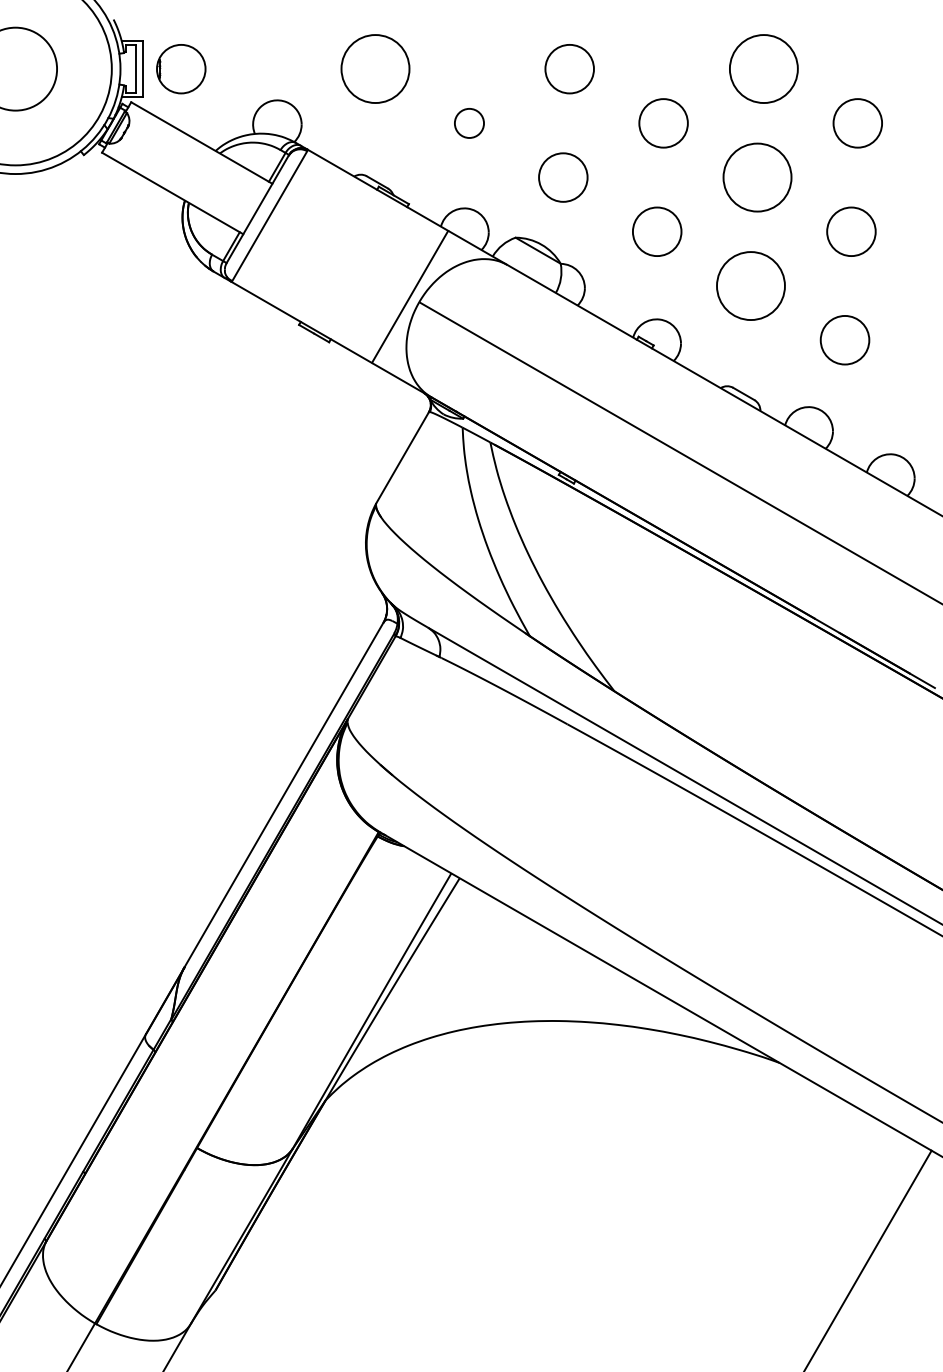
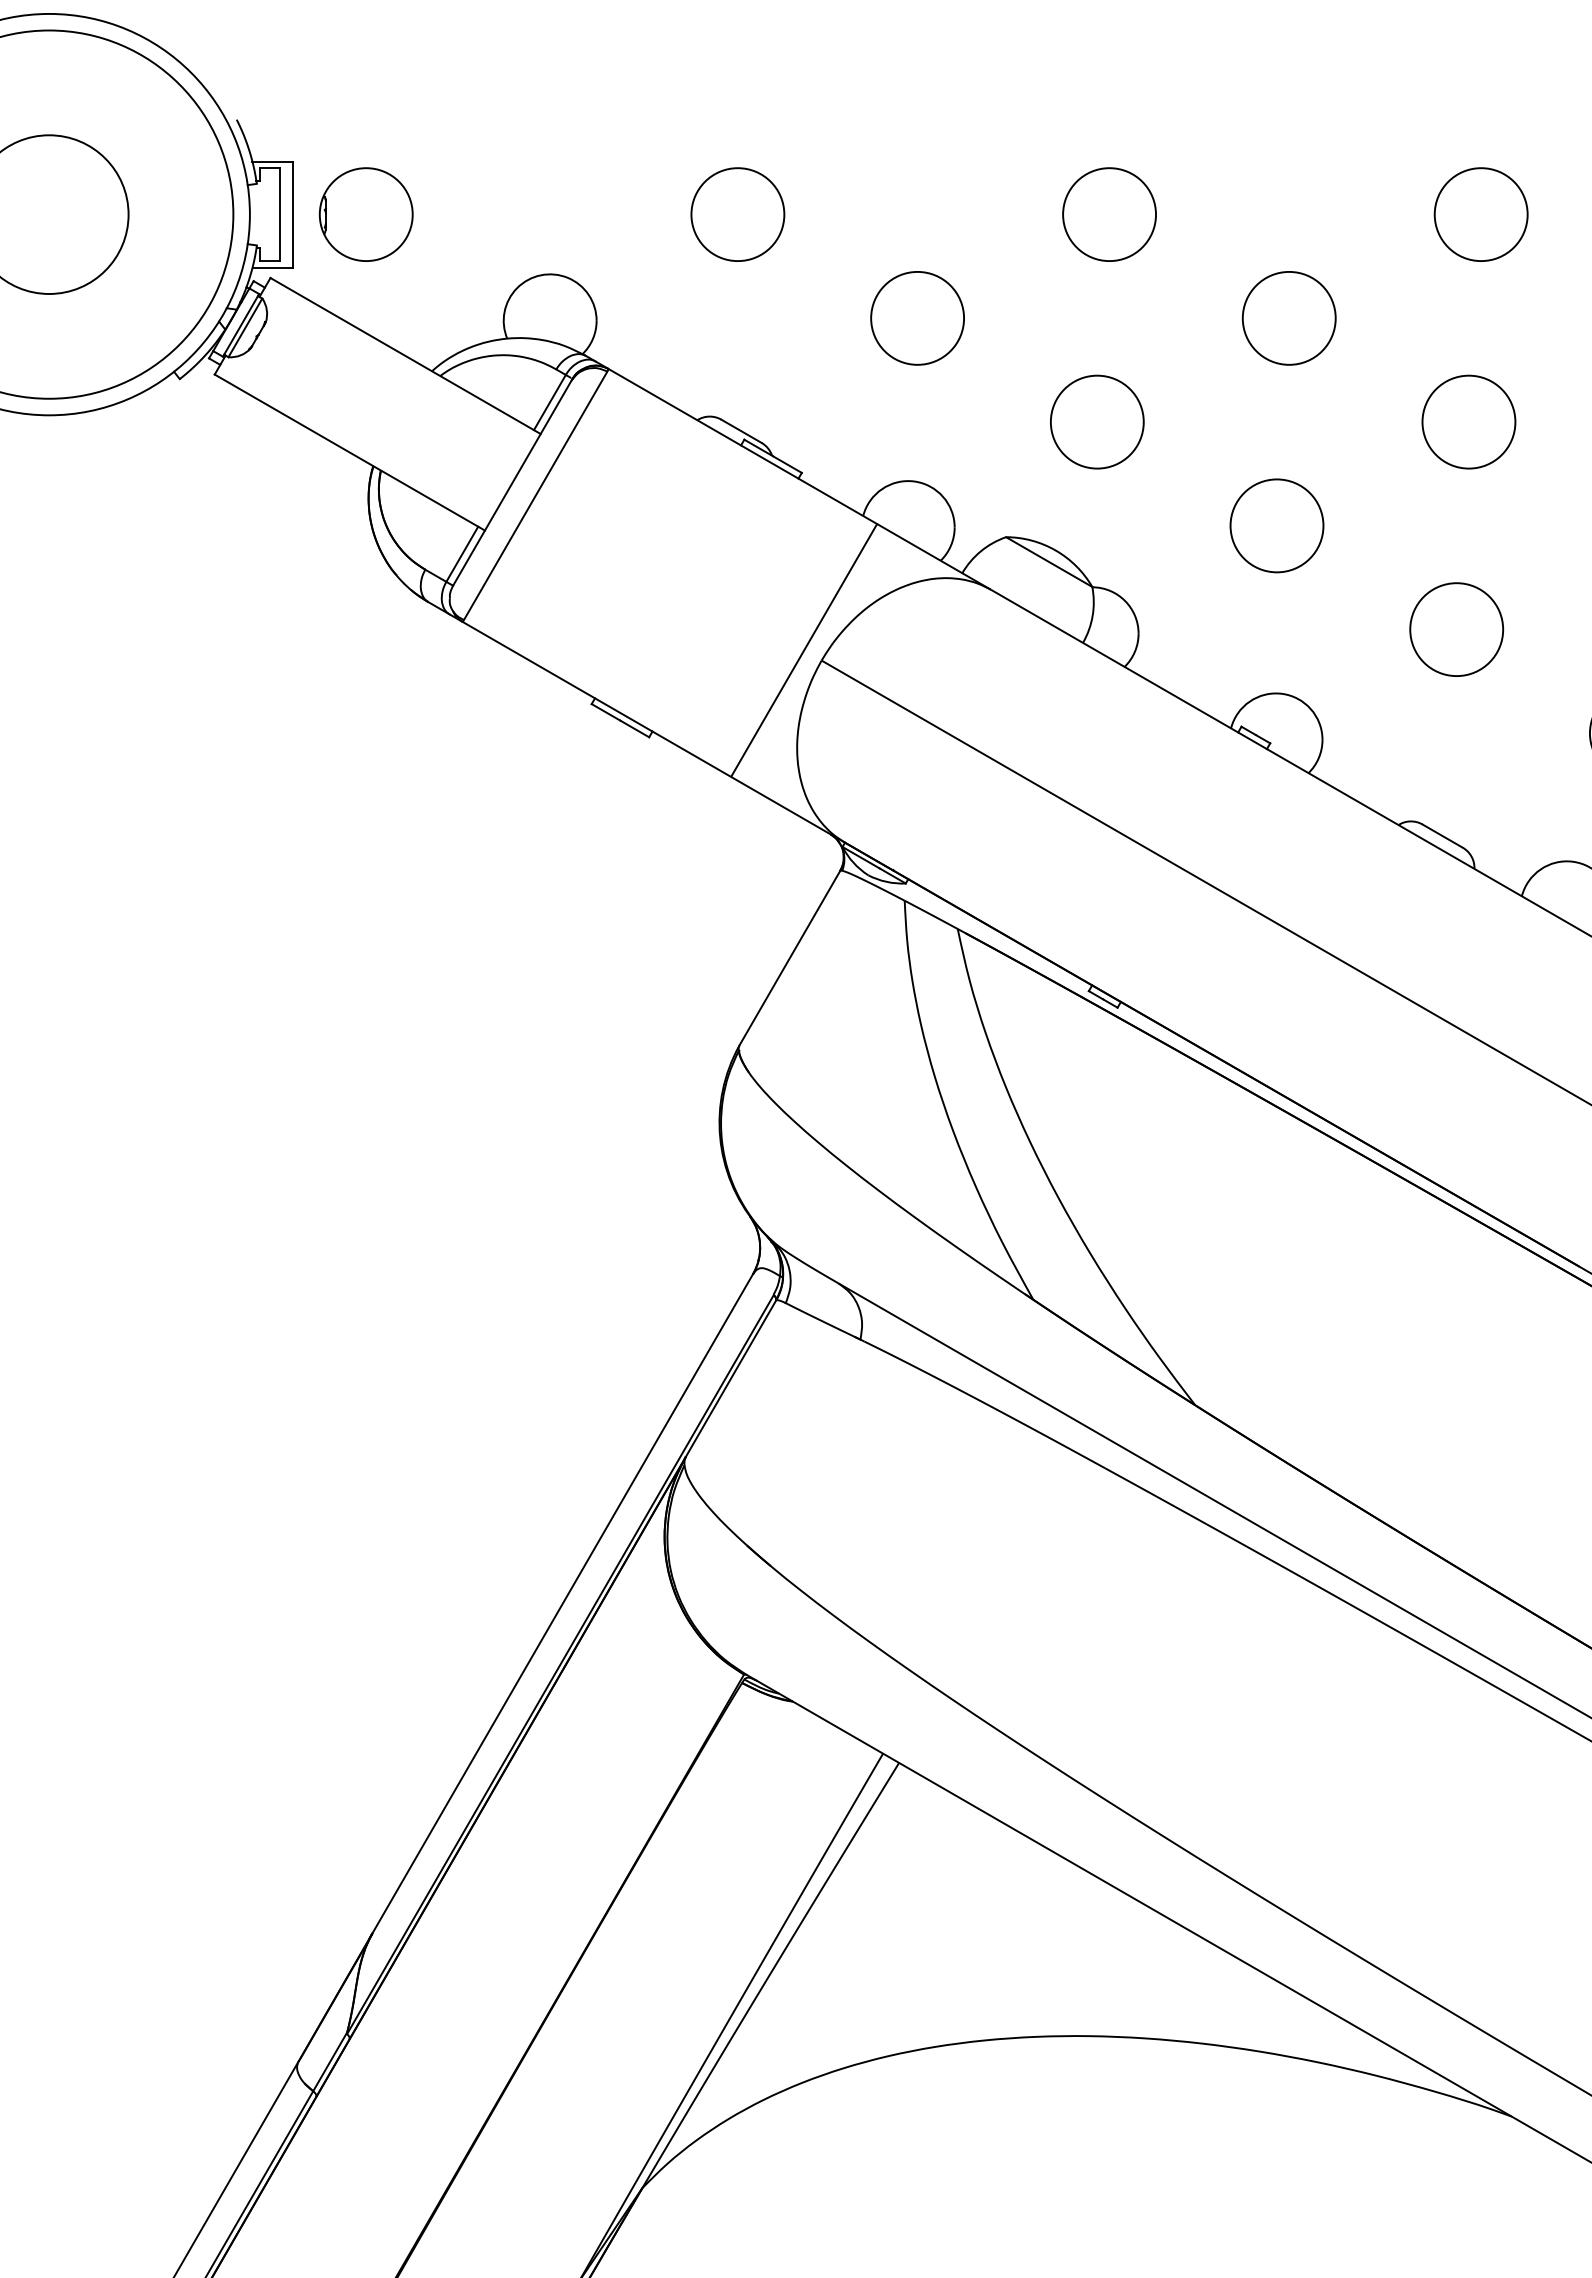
circle: (375, 69) -> (737, 215), size x0.71
circle: (763, 69) -> (1480, 215), size x0.71
circle: (469, 123) -> (917, 318), size x1.67
circle: (757, 177) -> (1468, 421), size x0.71
circle: (751, 285) -> (1457, 628), size x0.71

